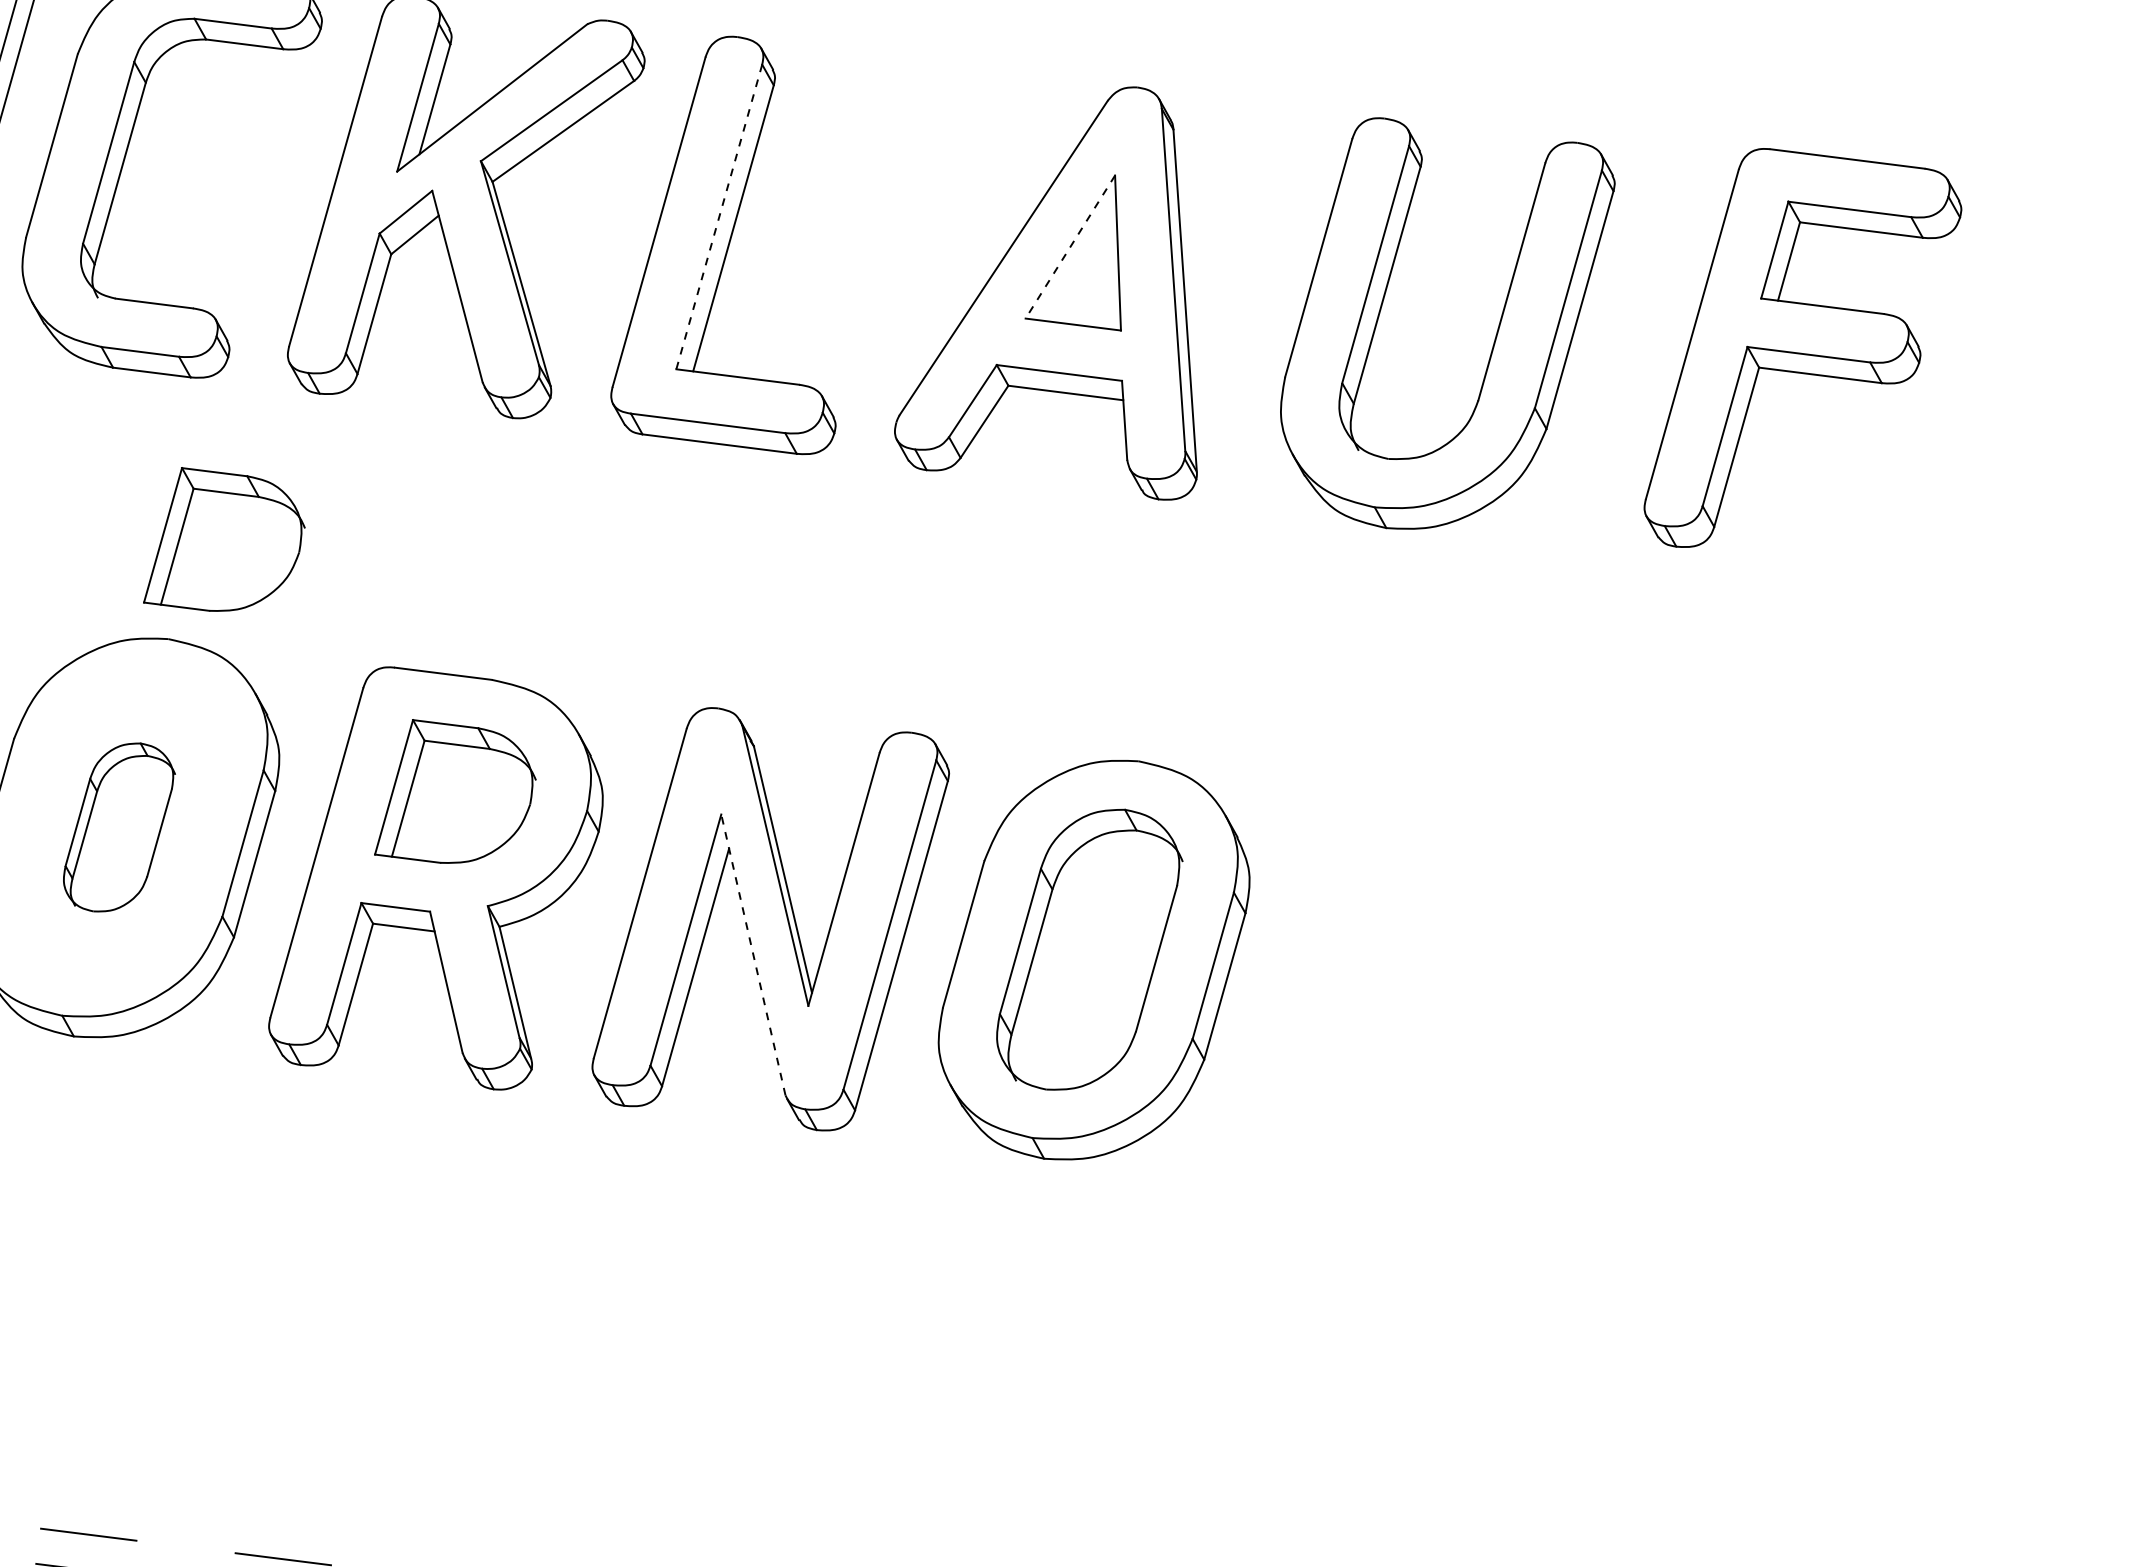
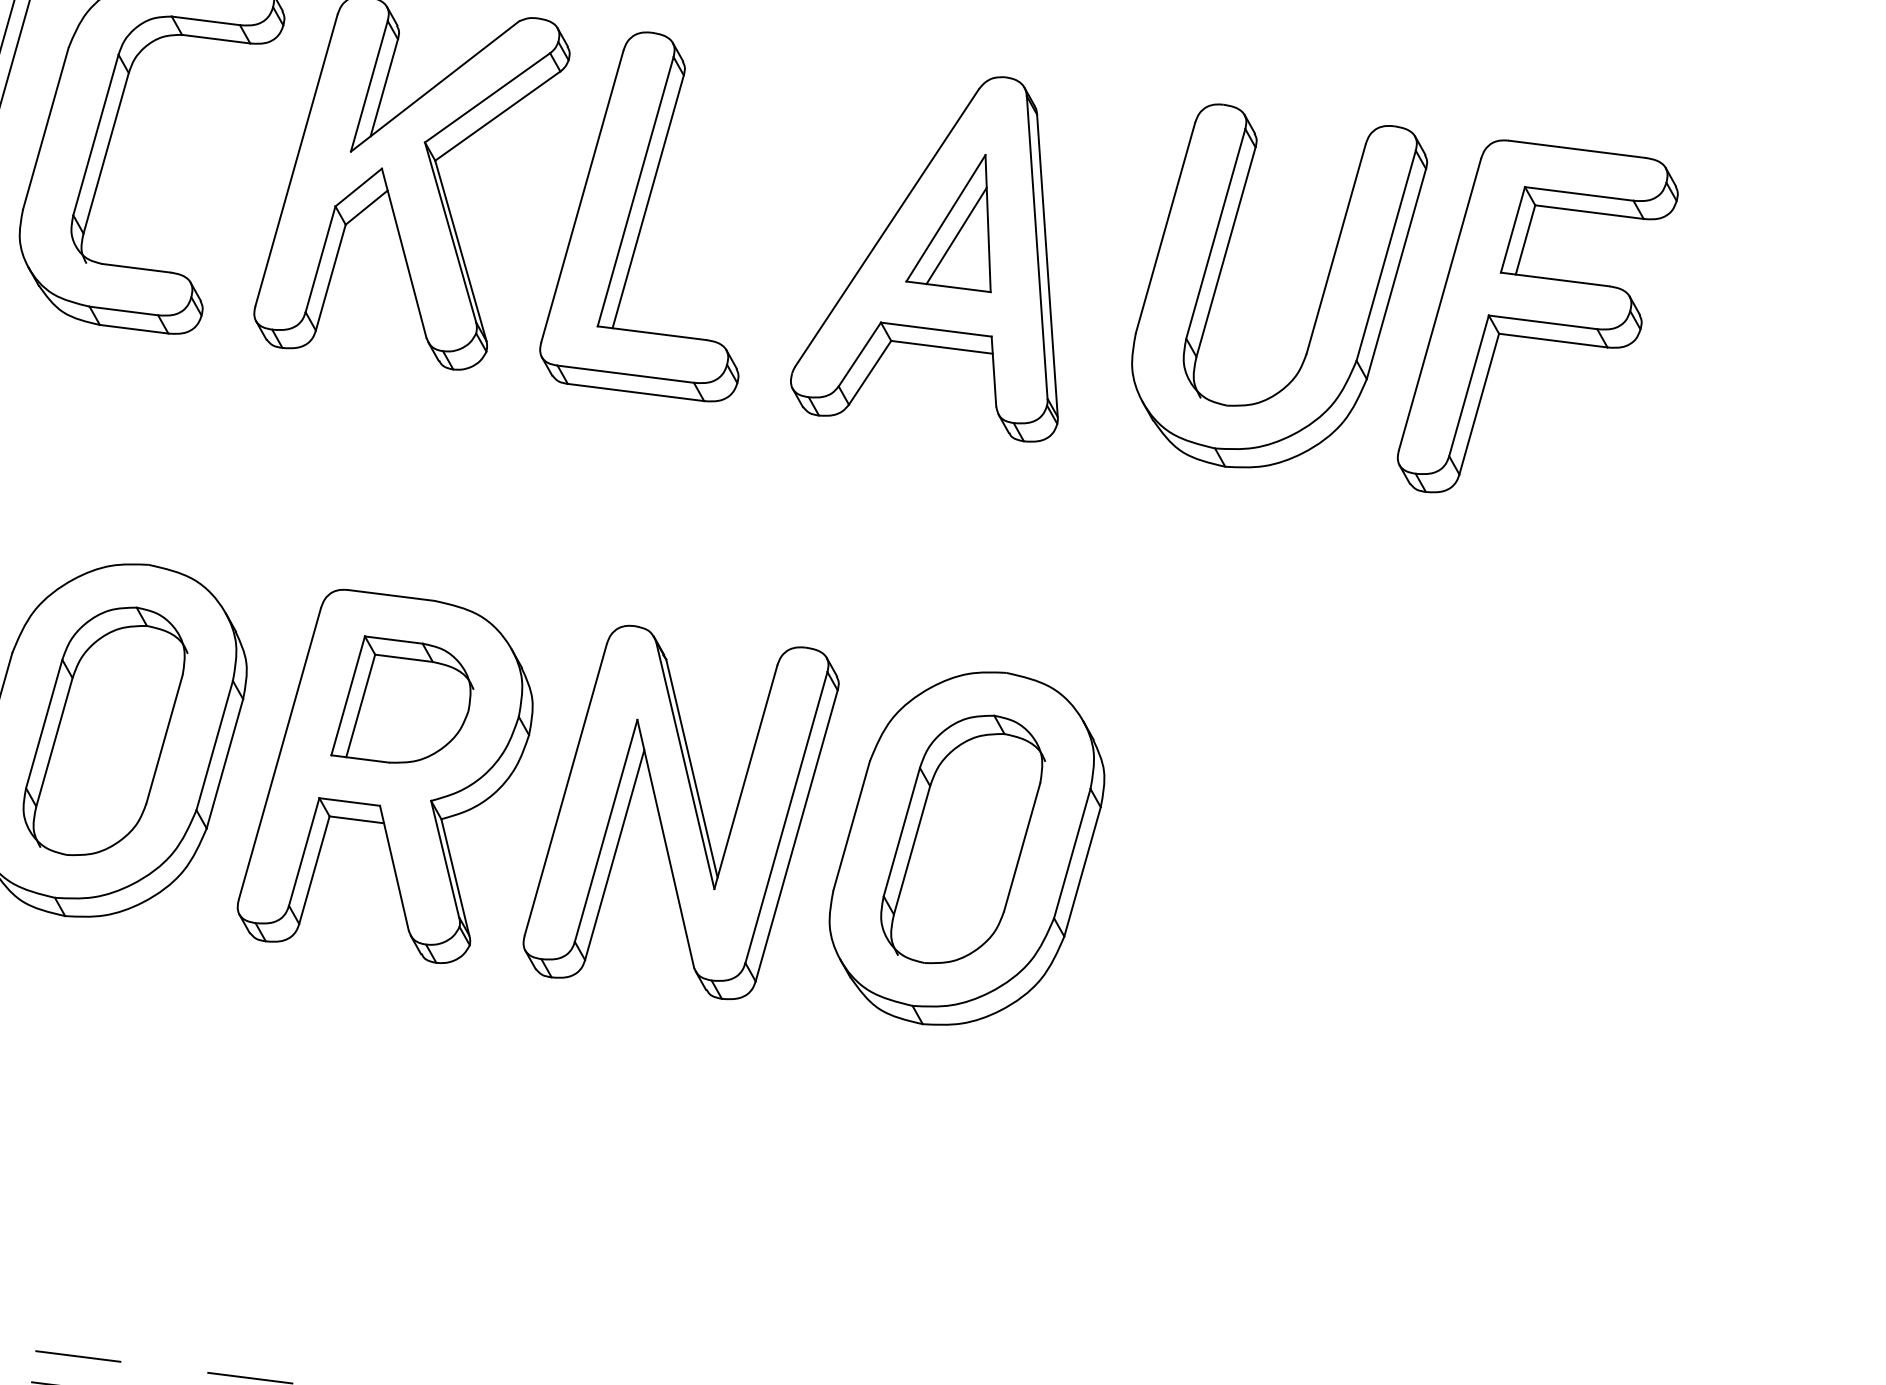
line: (719, 217) -> (635, 192), dashed -> solid
line: (1070, 247) -> (946, 218), dashed -> solid
line: (1082, 266) -> (956, 235), added
part: (1802, 347) -> (1537, 315), moved
part: (224, 539) -> (198, 476), removed
part: (119, 827) -> (105, 731), size x1.67
line: (753, 954) -> (665, 843), dashed -> solid

